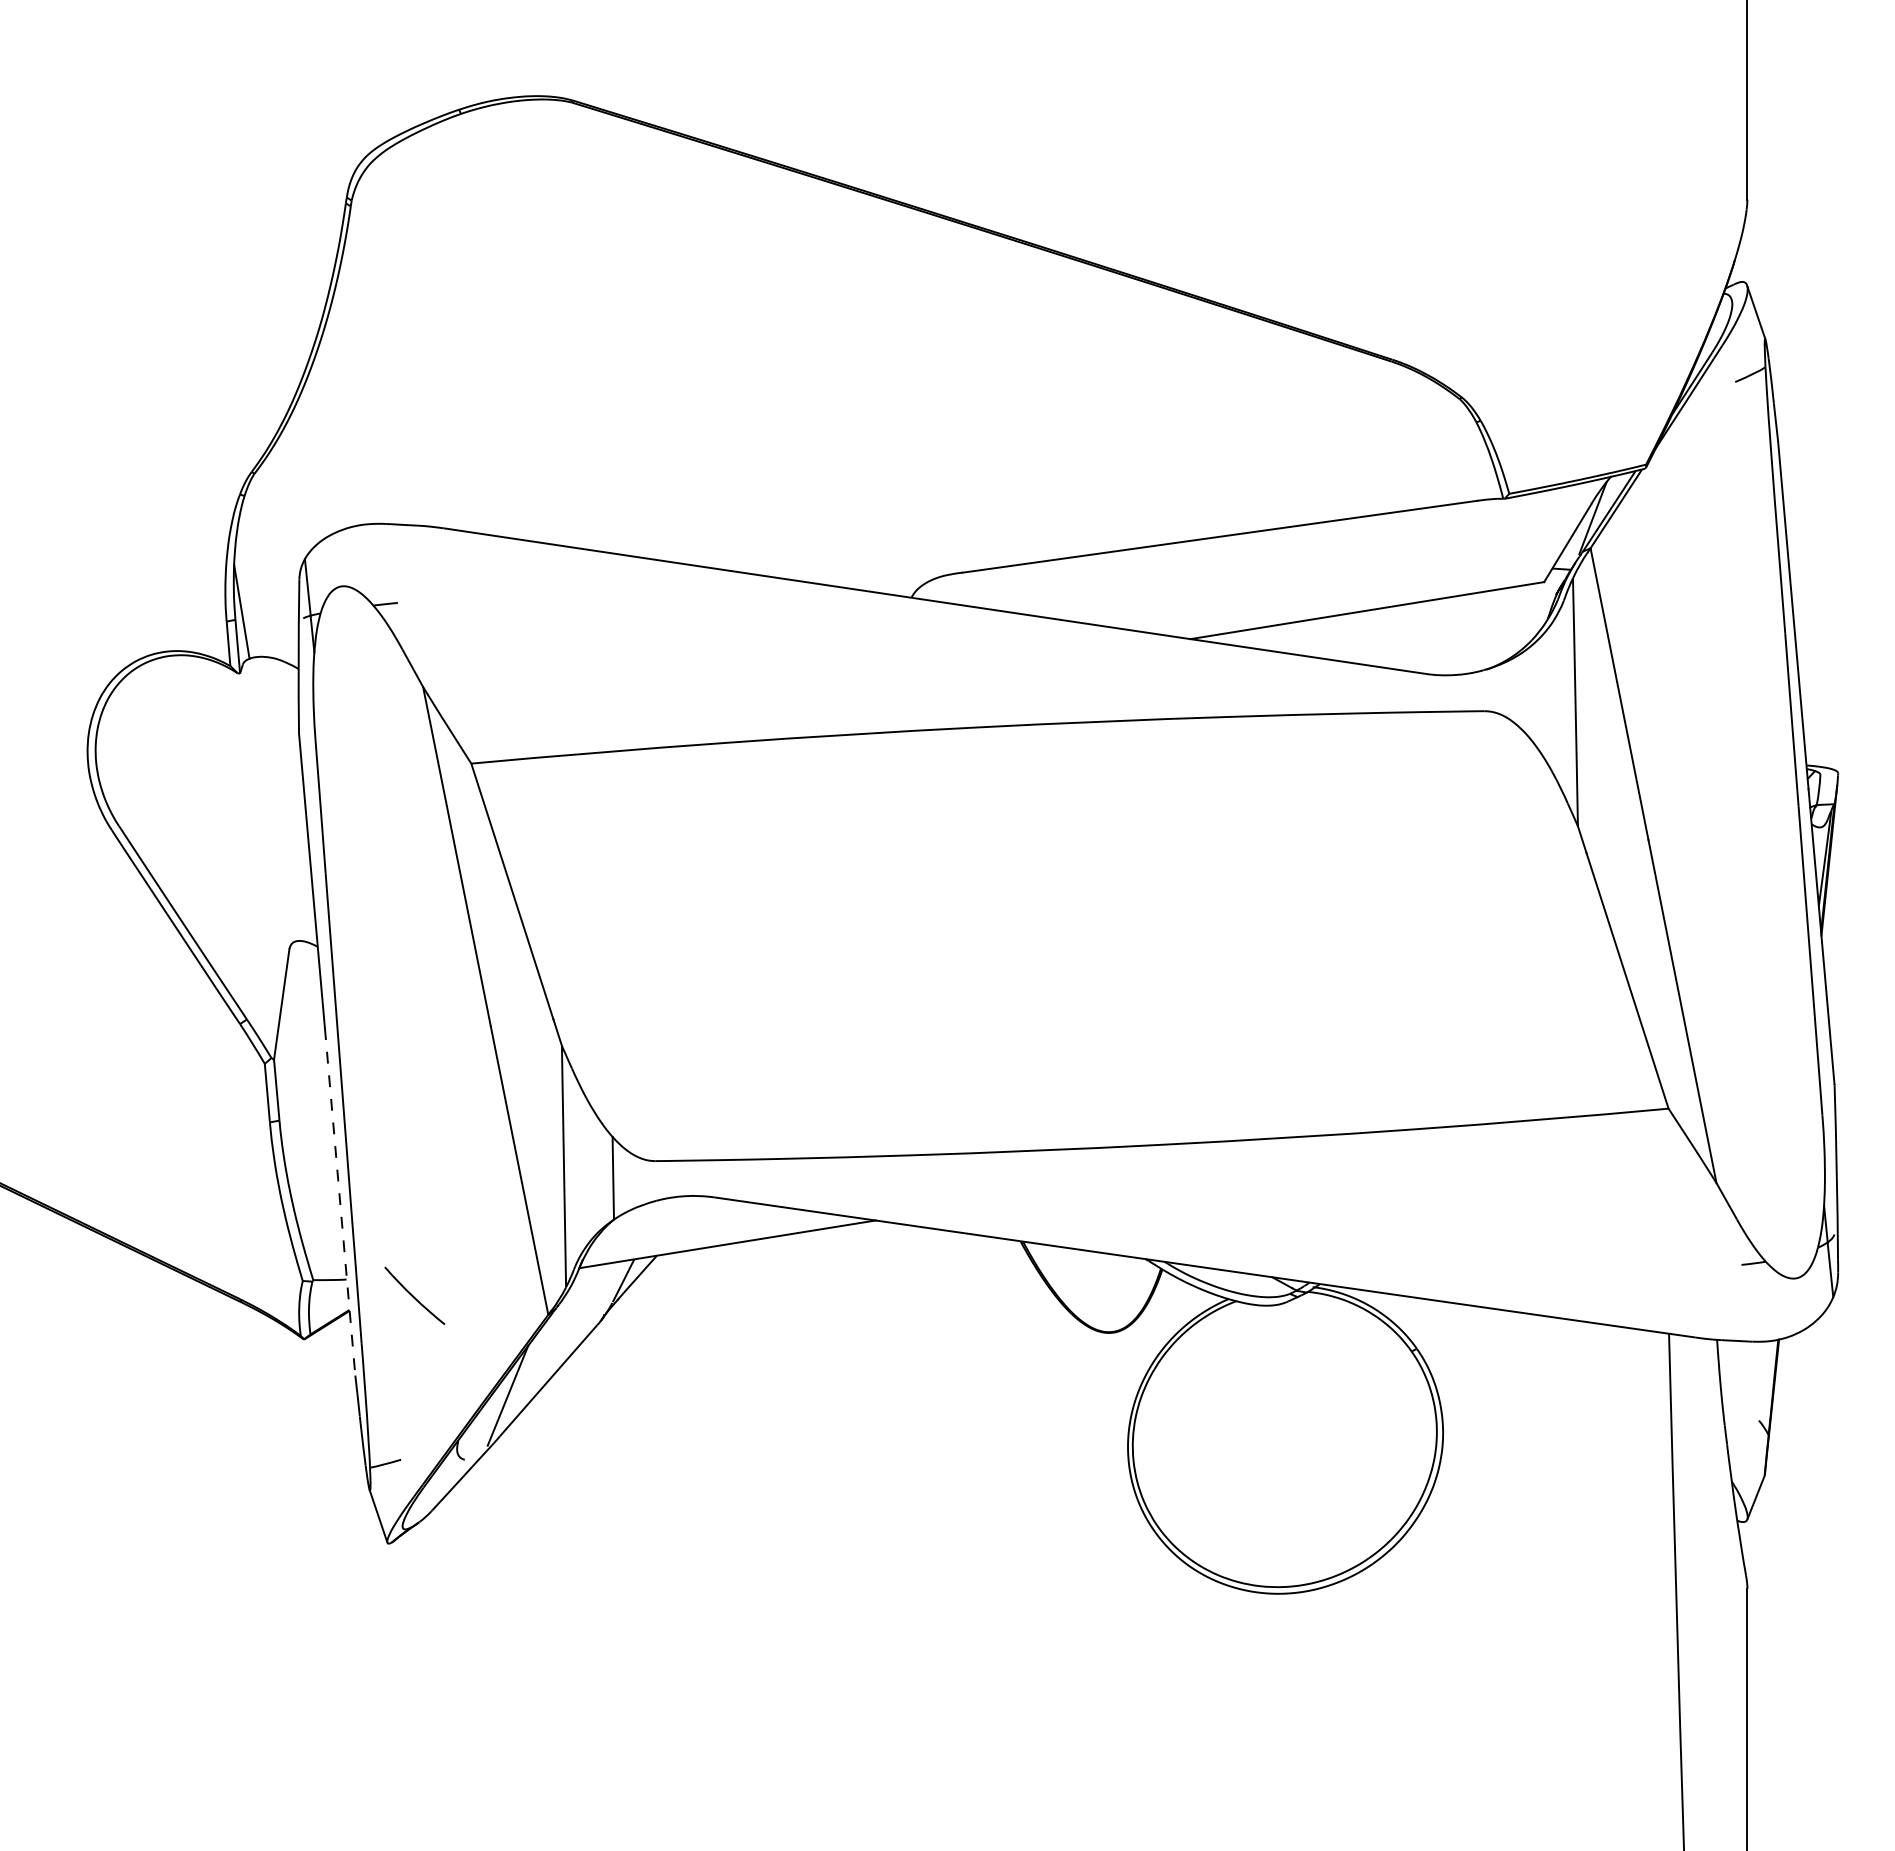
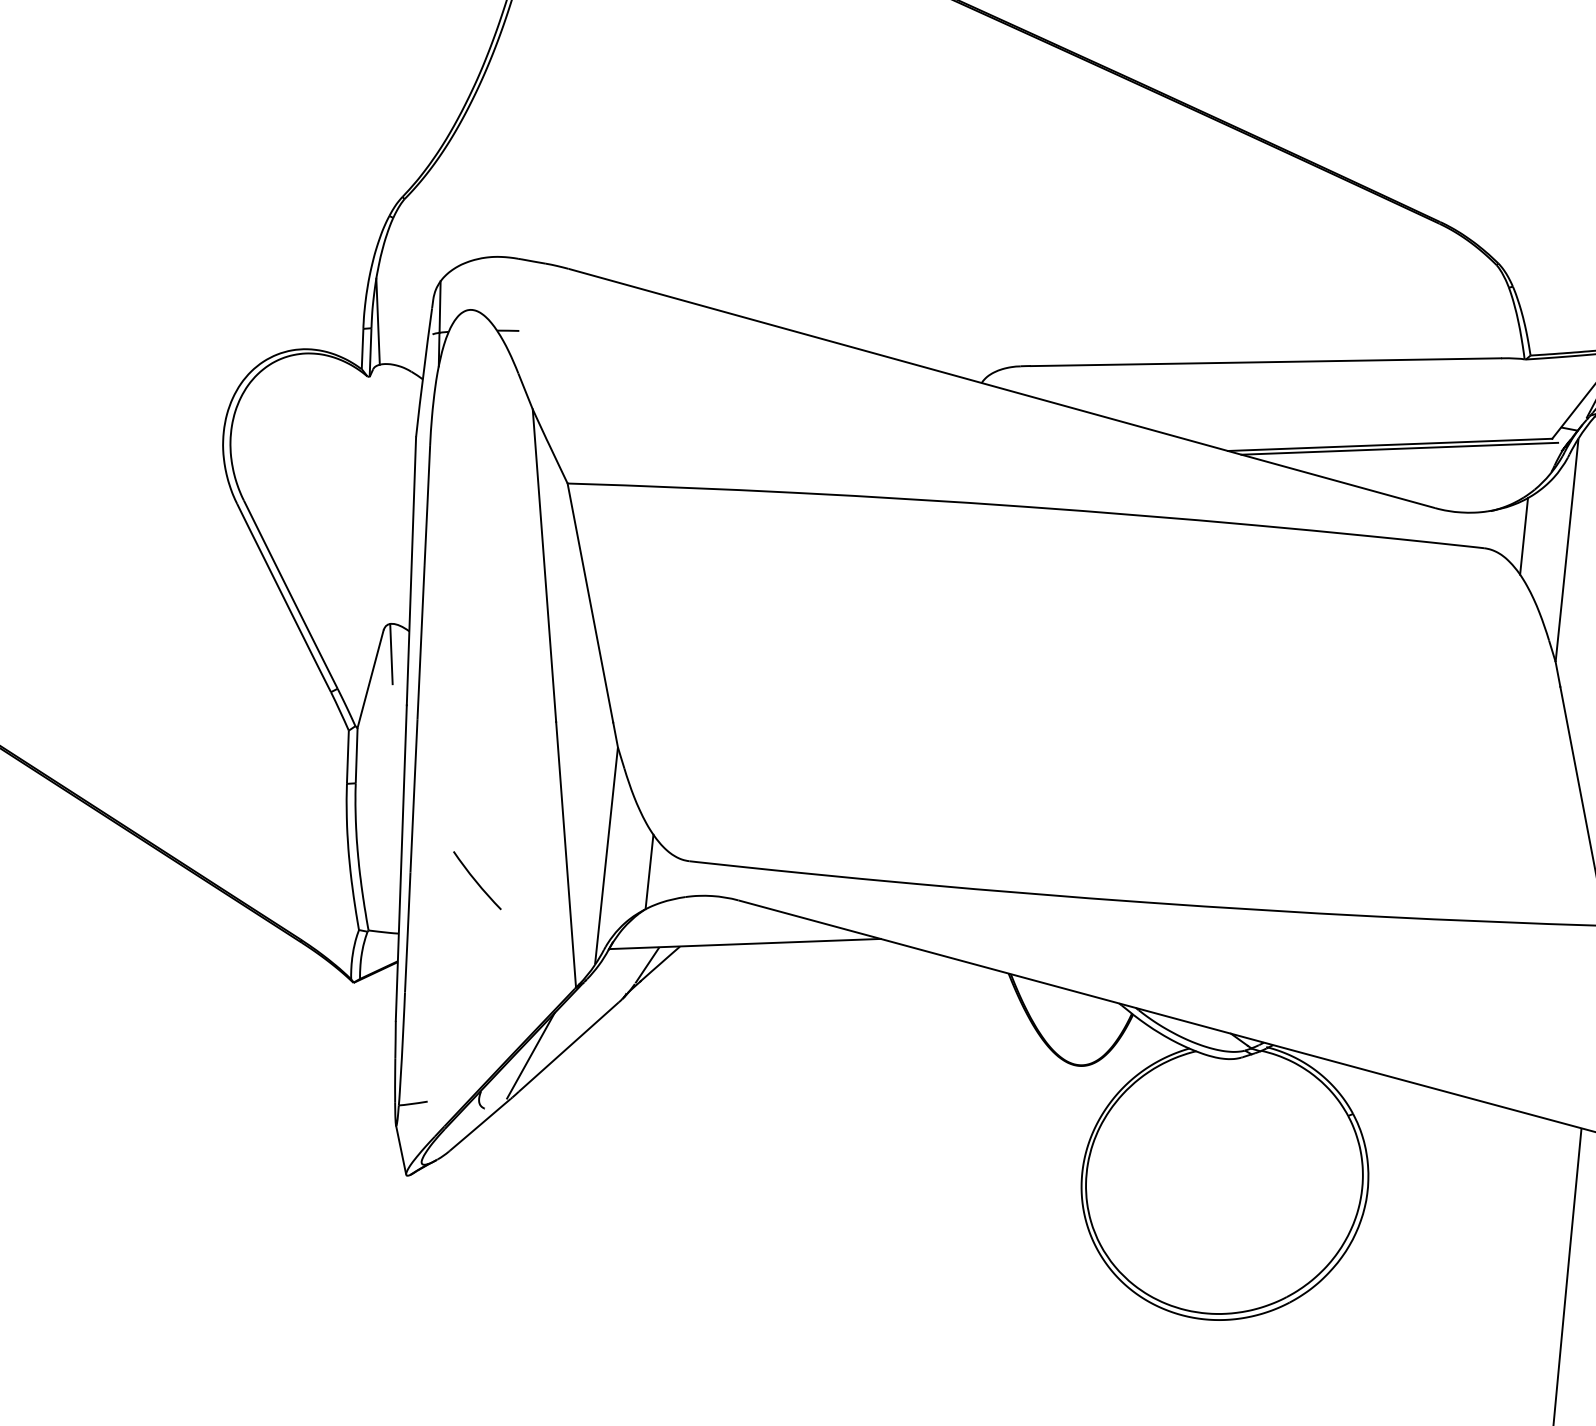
line: (1378, 613) -> (1399, 448), added
line: (1526, 692) -> (1524, 536), added
line: (300, 974) -> (390, 654), added
line: (340, 1202) -> (401, 863), dashed -> solid
curve: (413, 1295) -> (476, 880), moved

